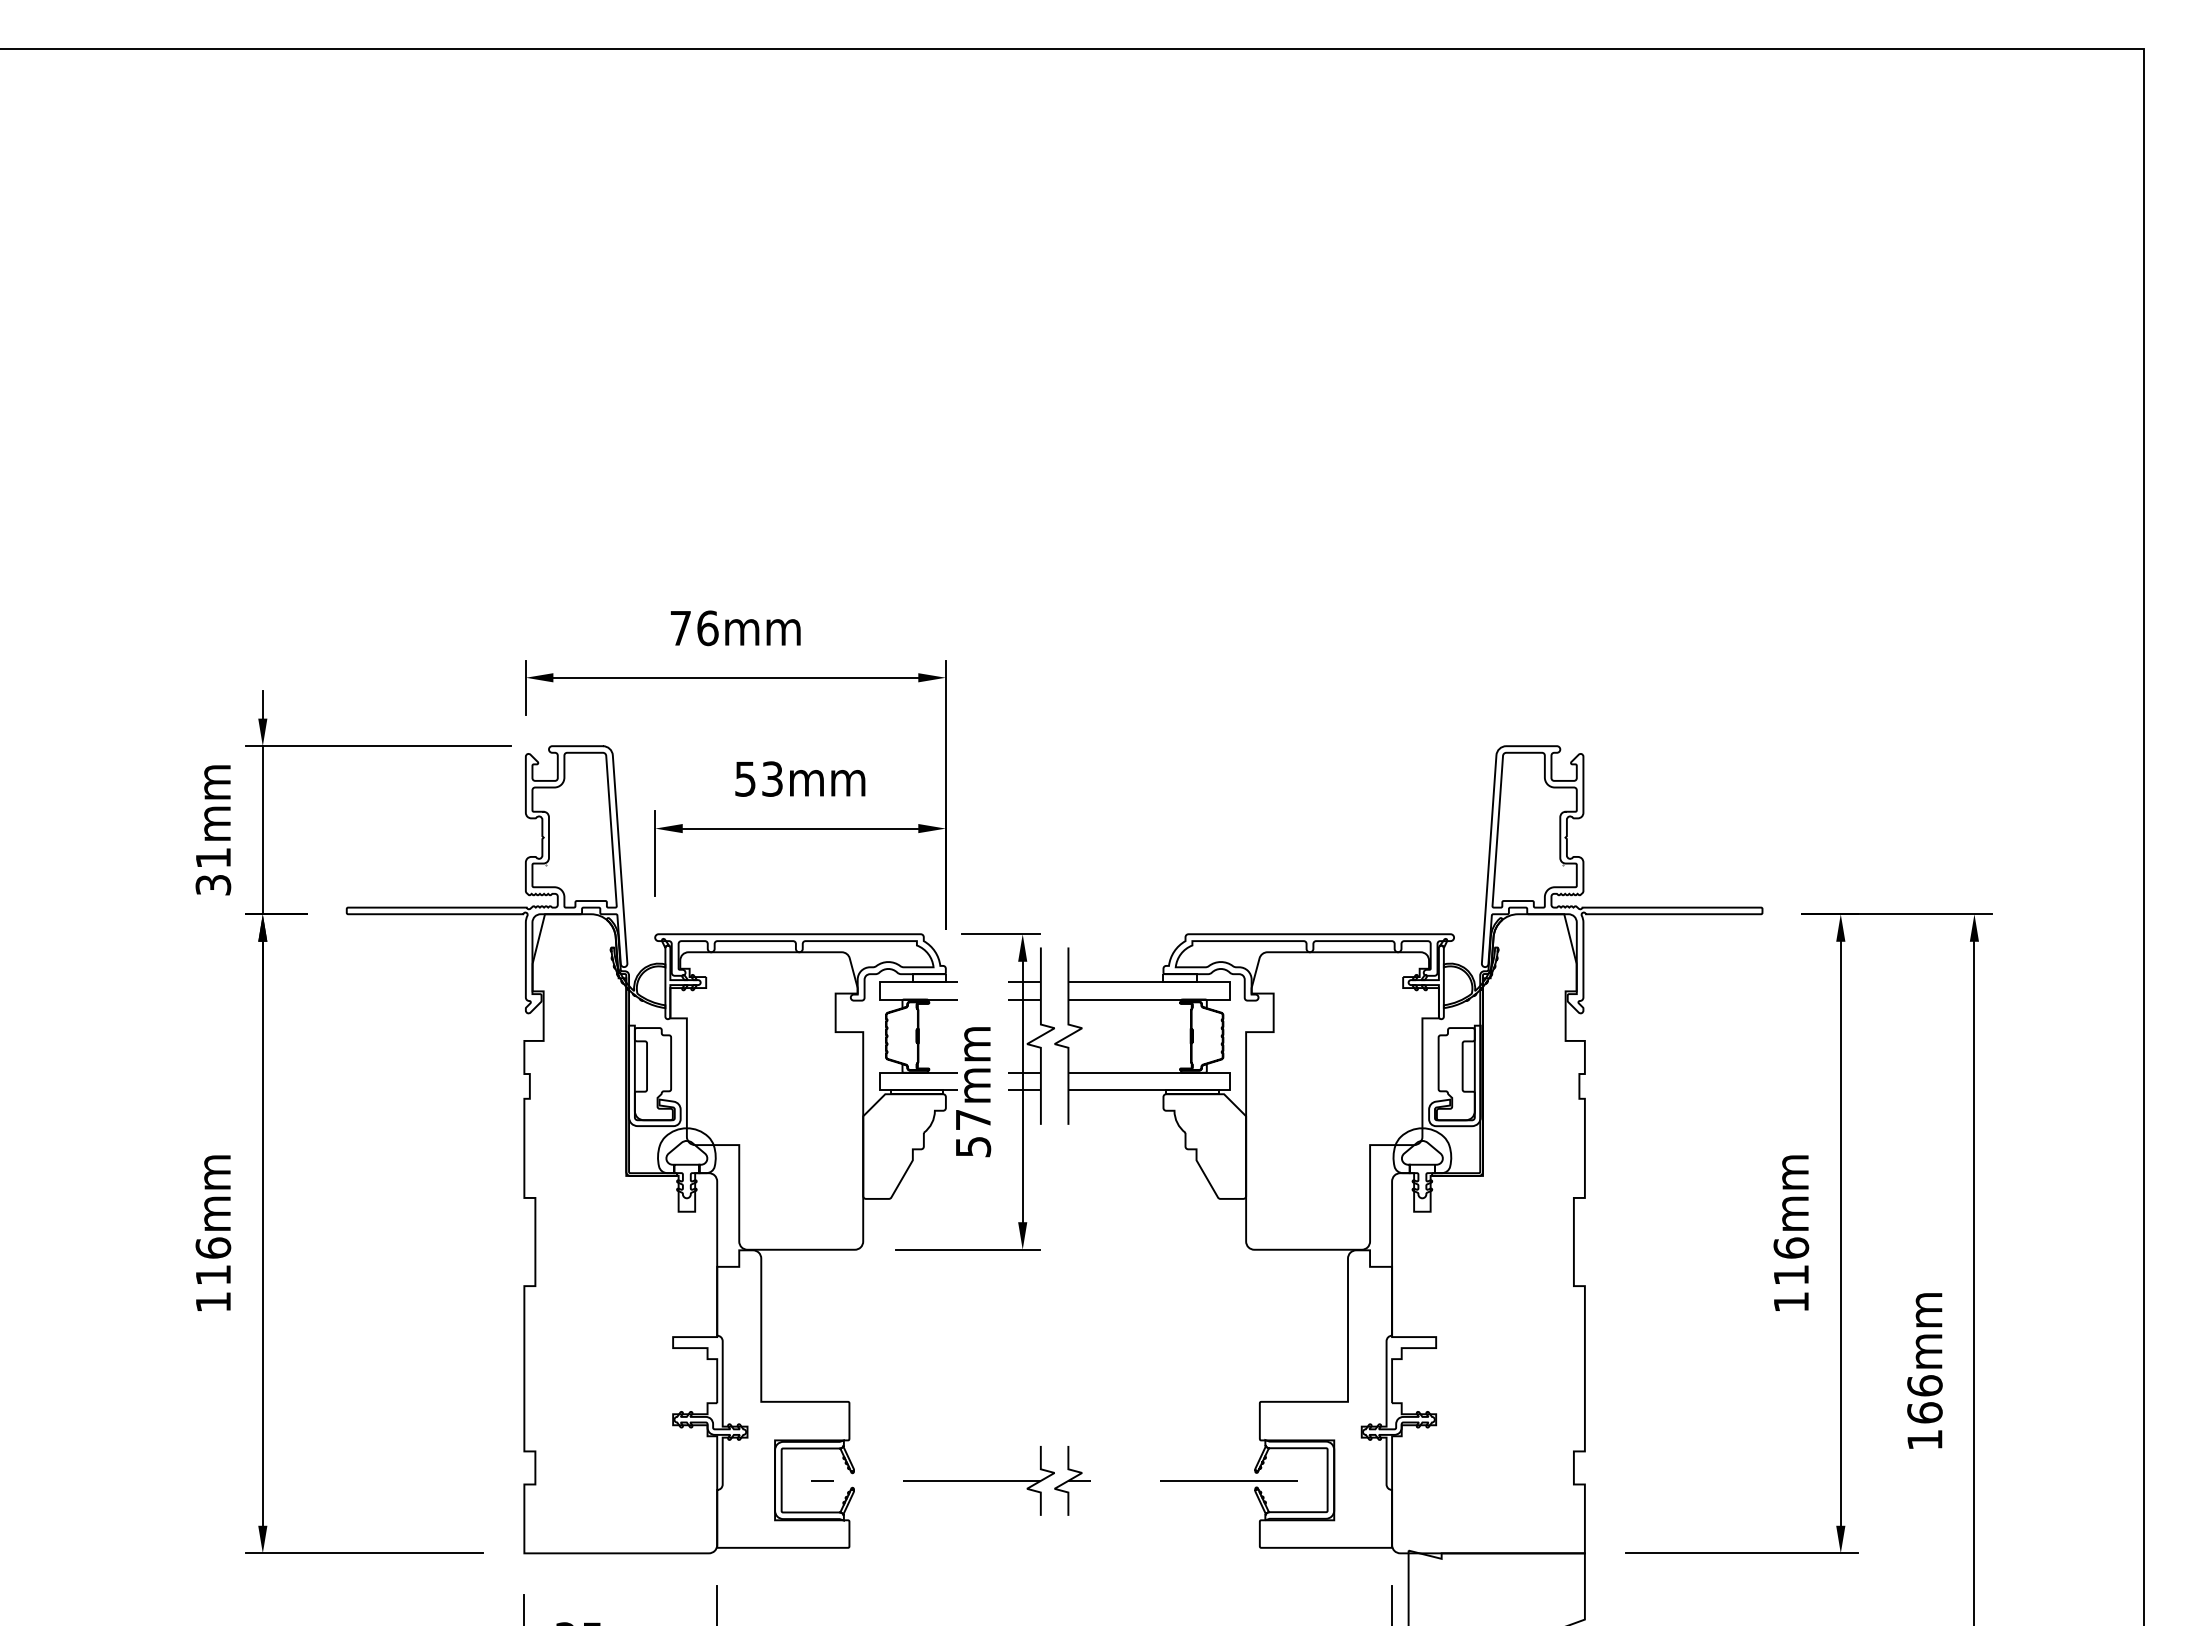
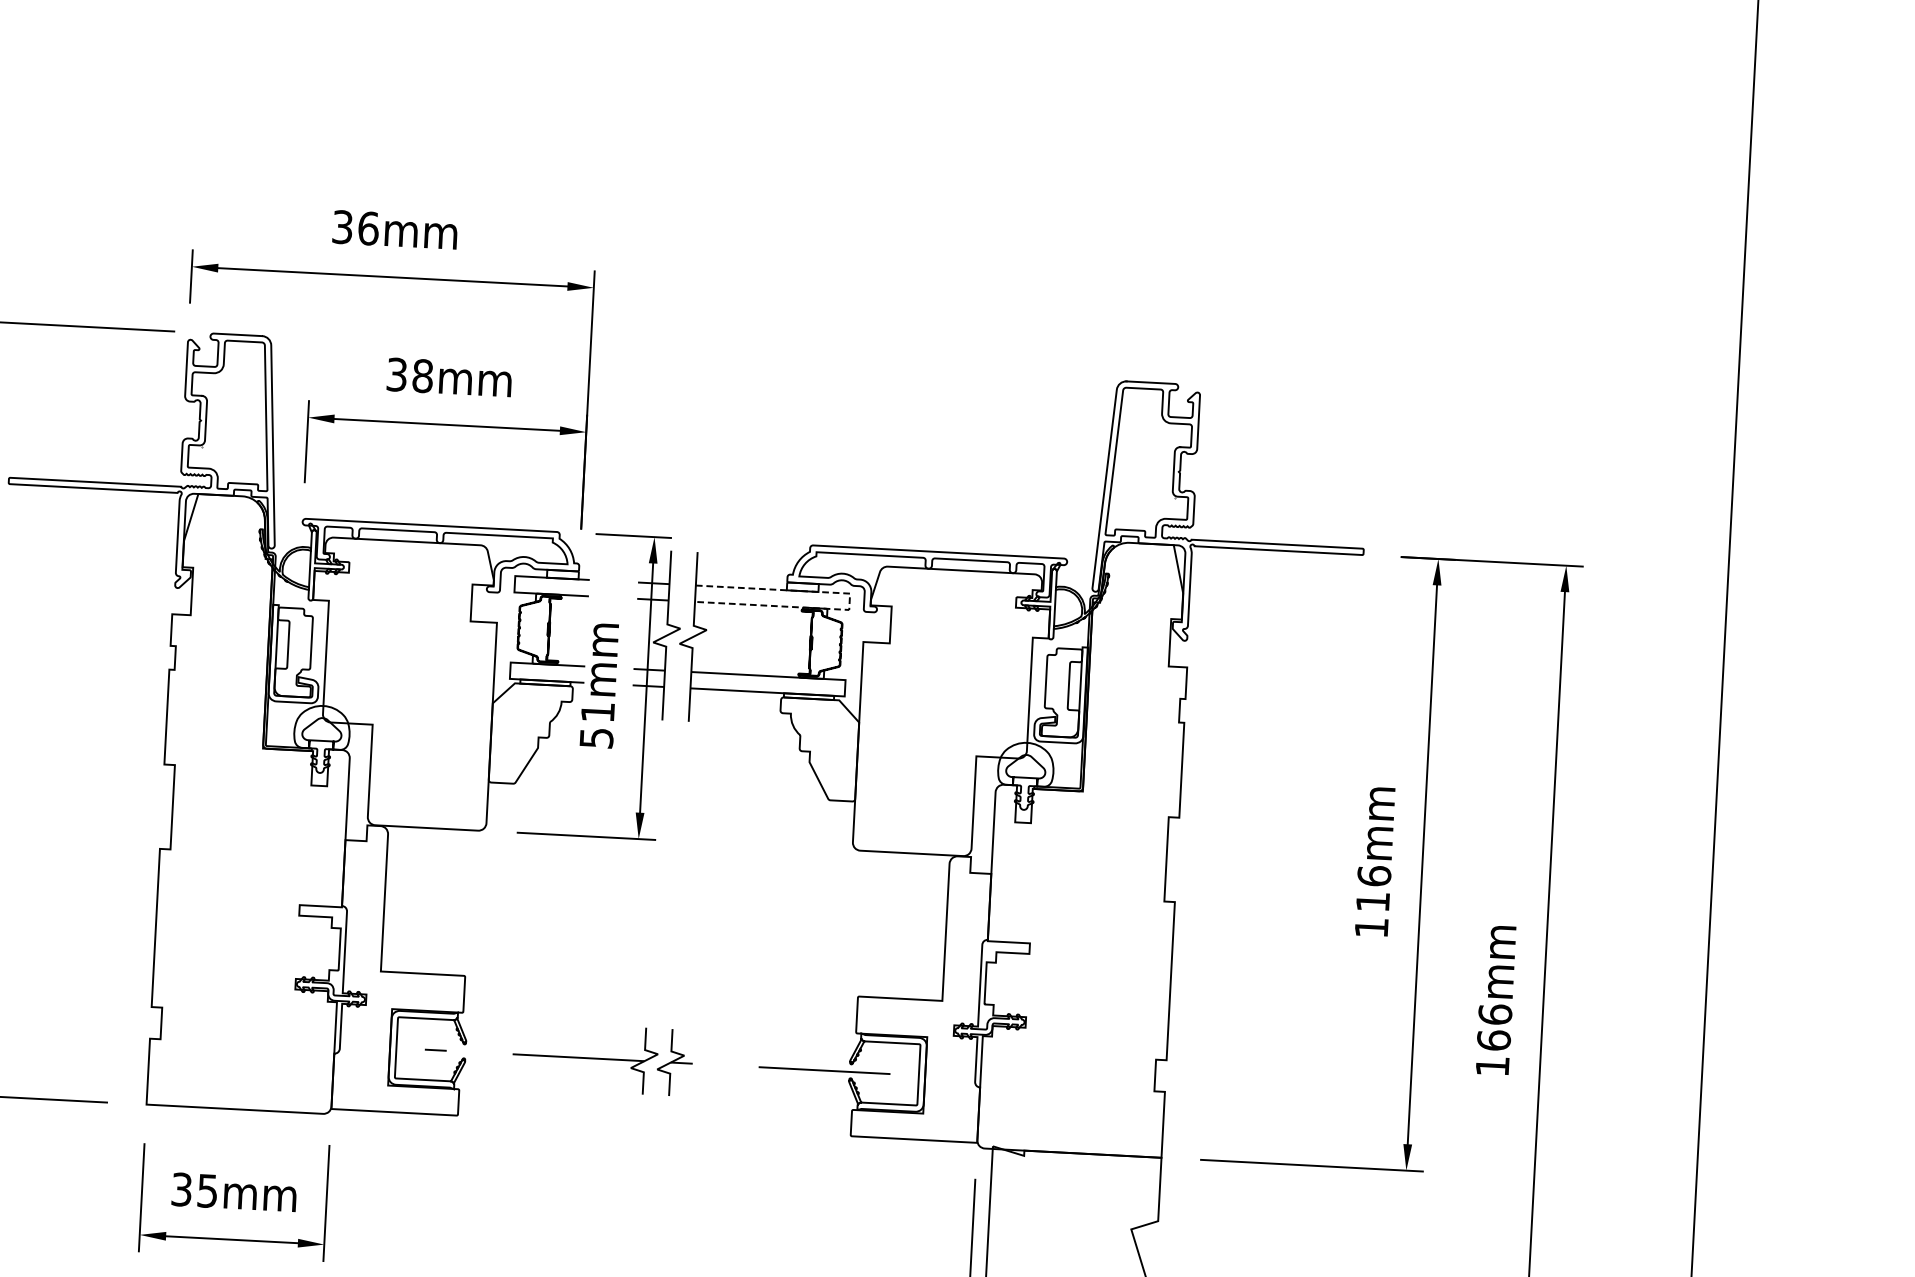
text: (680, 628) -> (342, 227), 76mm -> 36mm
text: (759, 778) -> (410, 374), 53mm -> 38mm
line: (1229, 990) -> (849, 601), solid -> dashed
text: (973, 1119) -> (598, 711), 57mm -> 51mm

